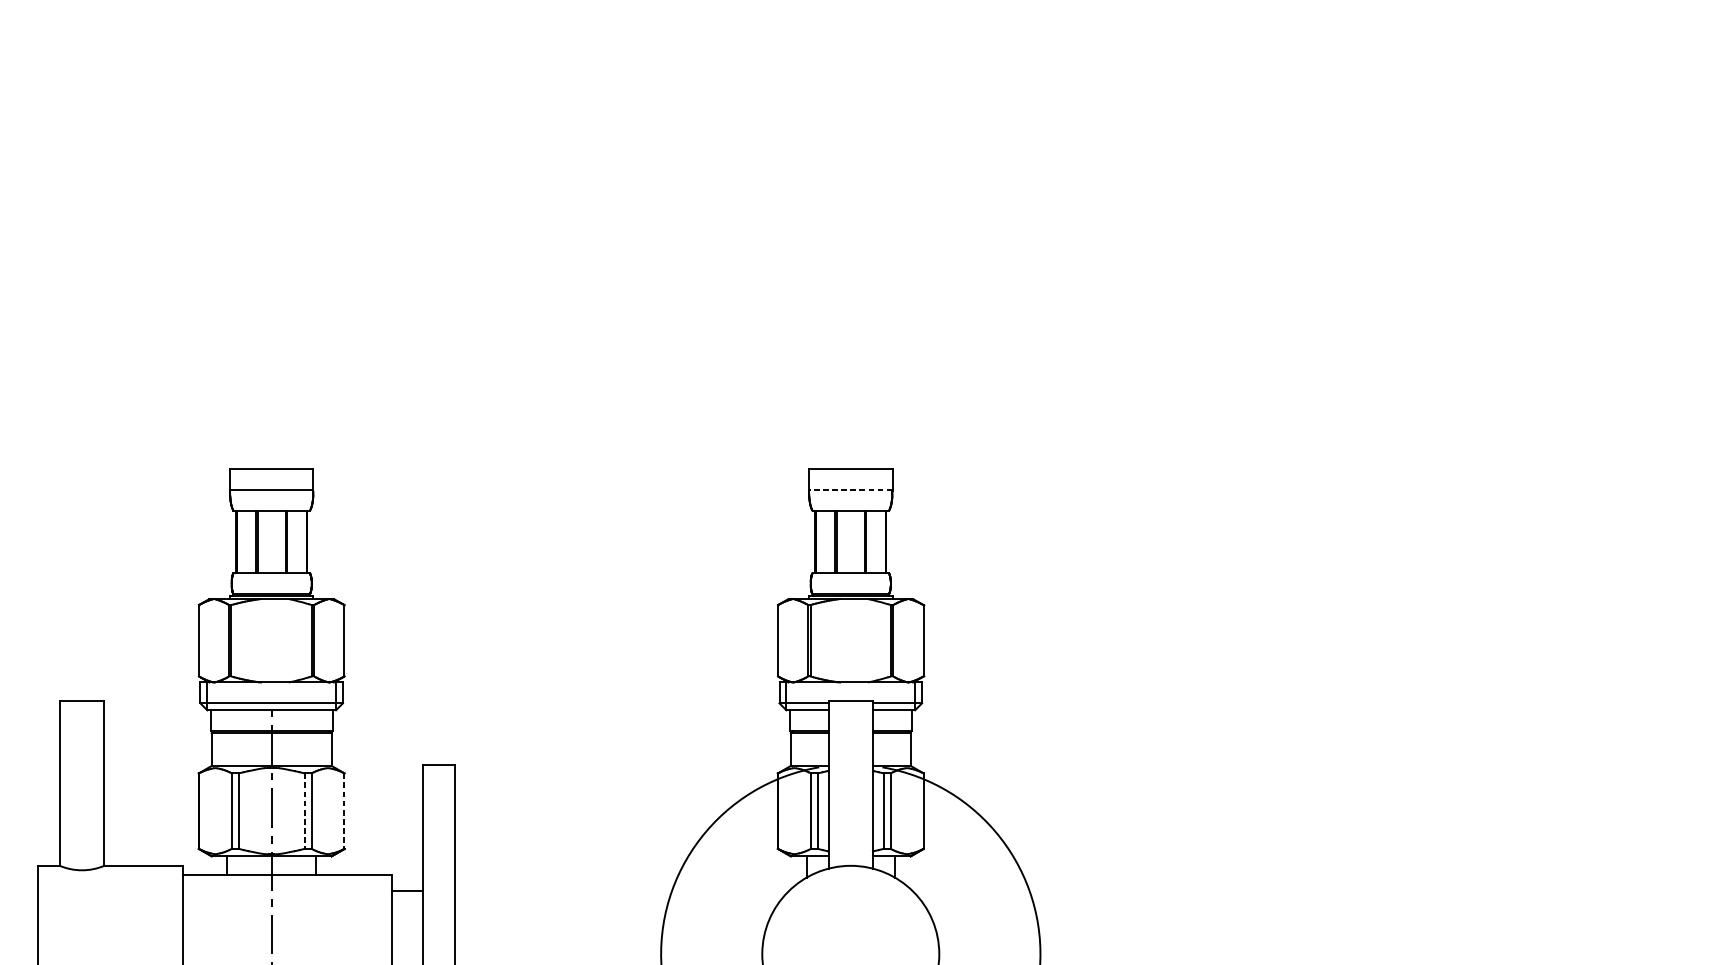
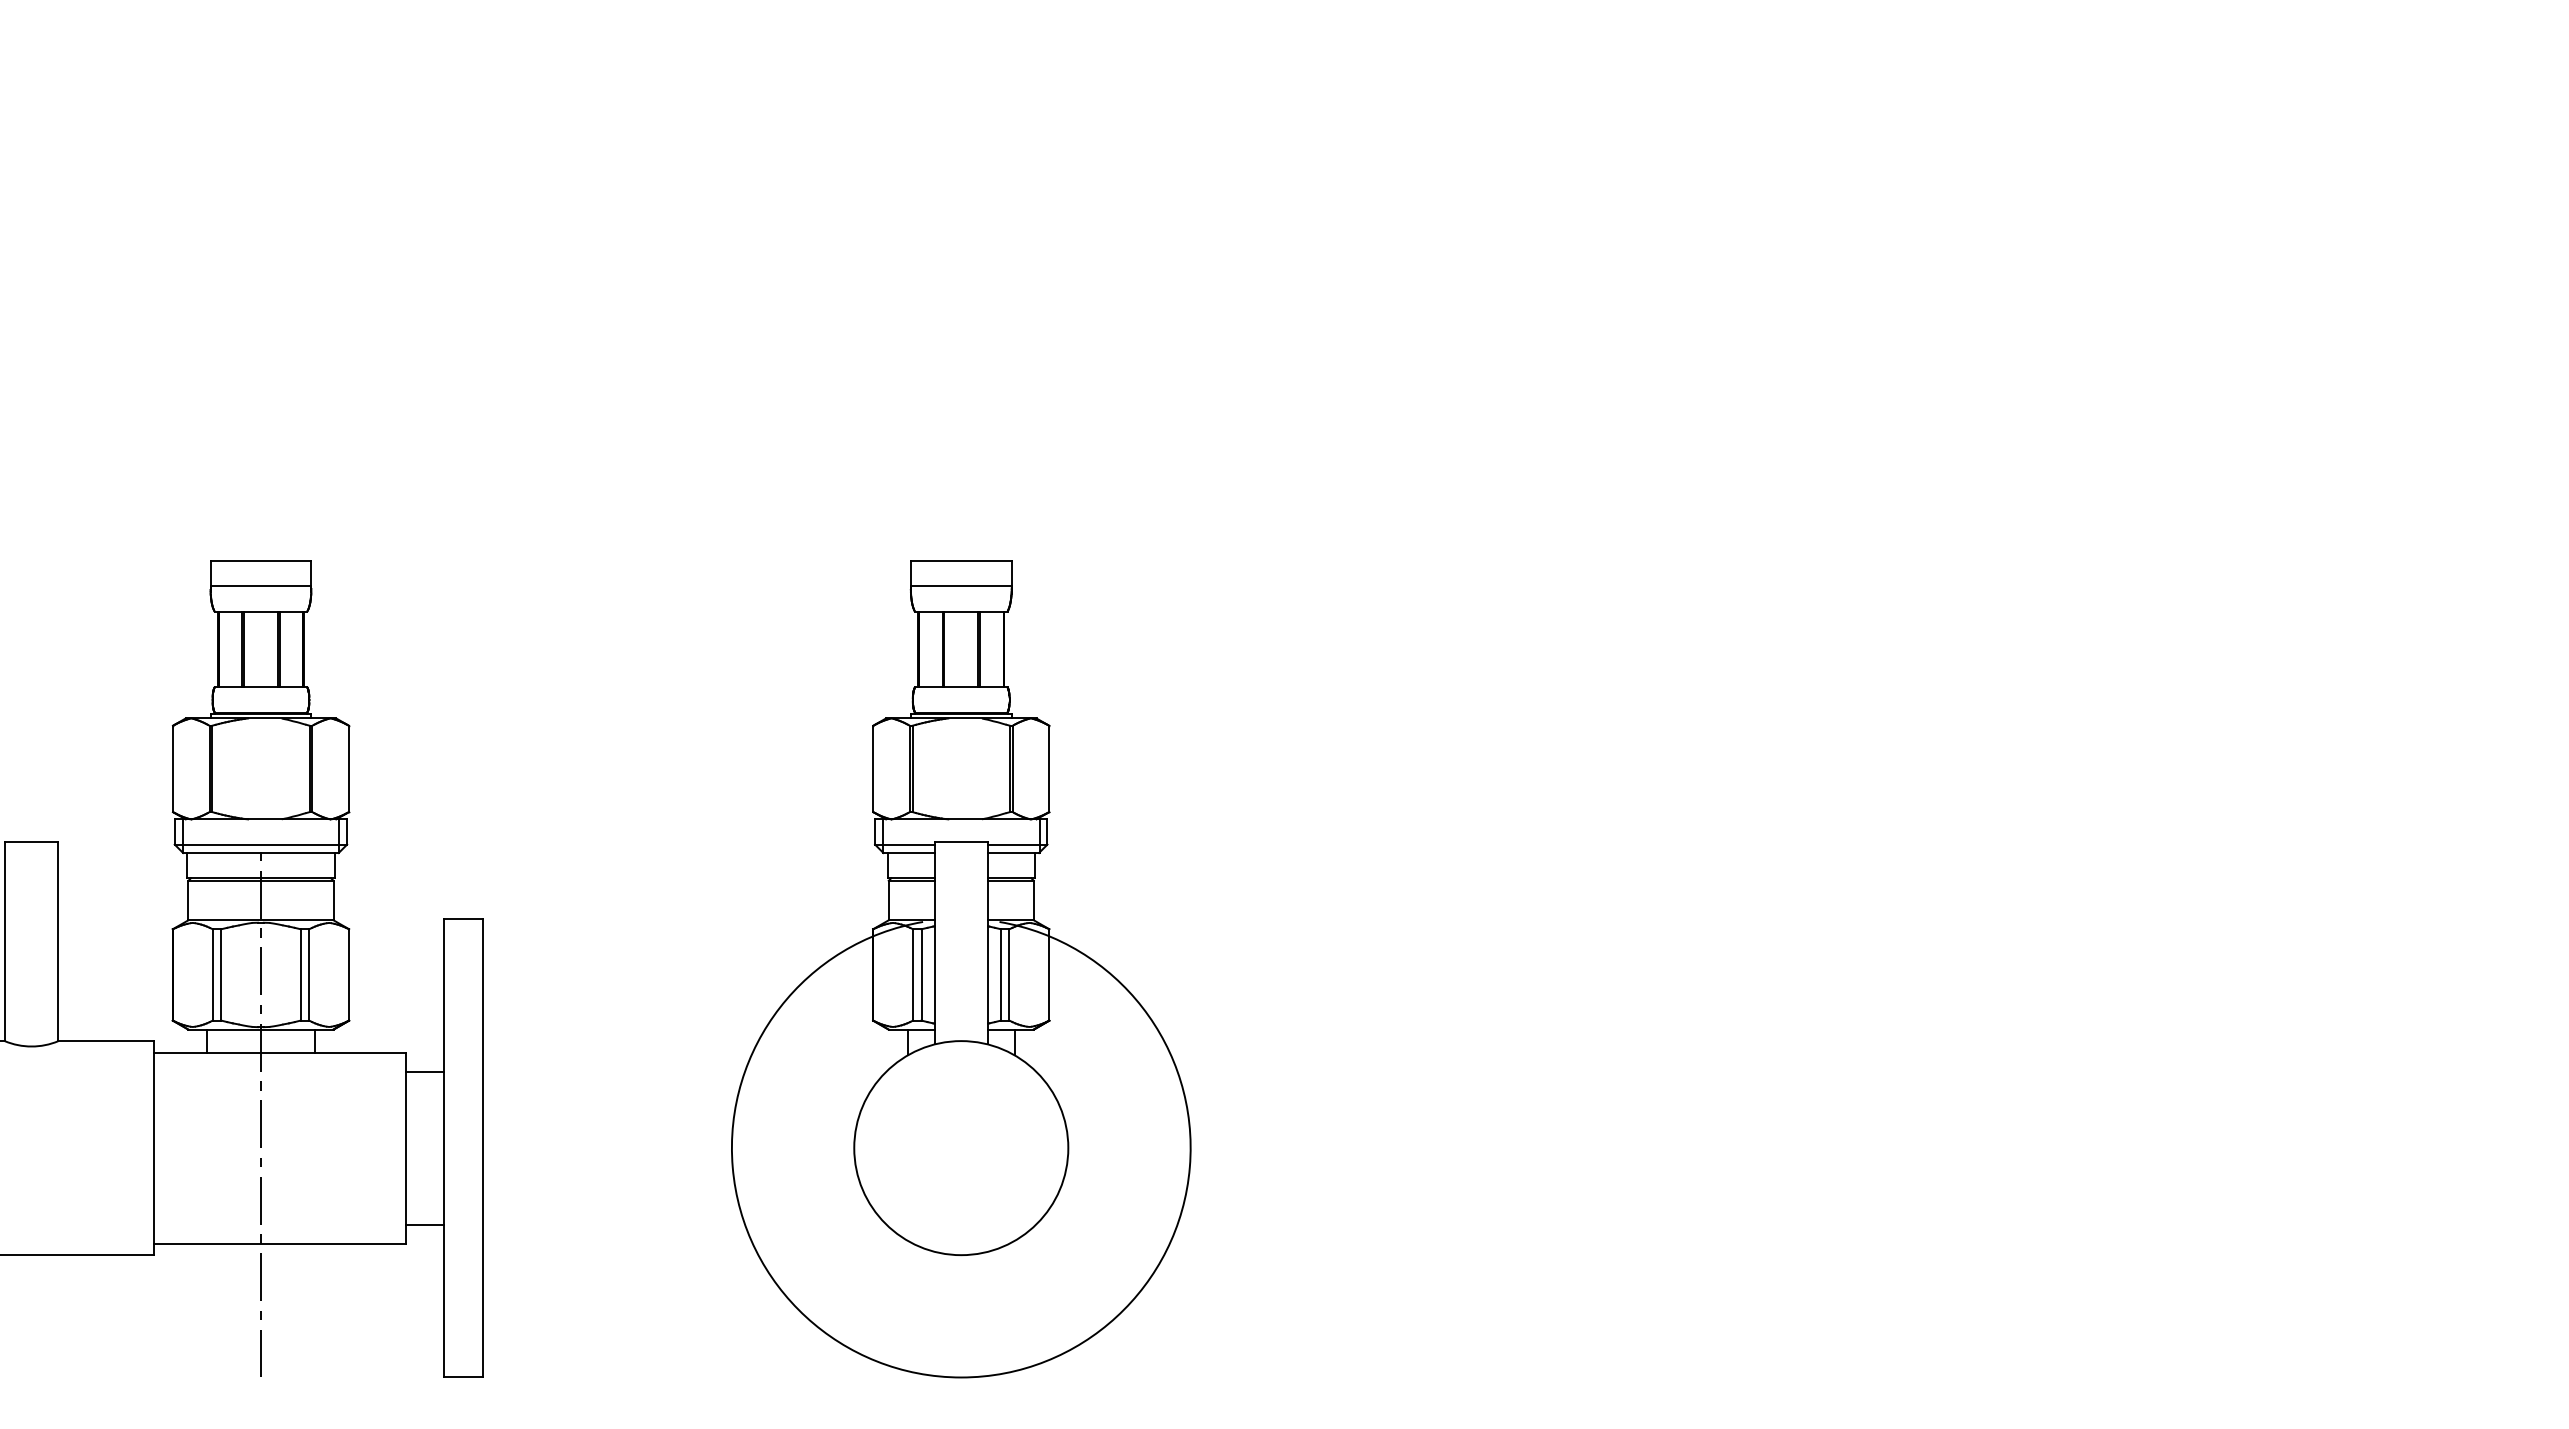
line: (850, 489) -> (960, 586), dashed -> solid
line: (304, 810) -> (300, 974), dashed -> solid
line: (344, 810) -> (348, 974), dashed -> solid

